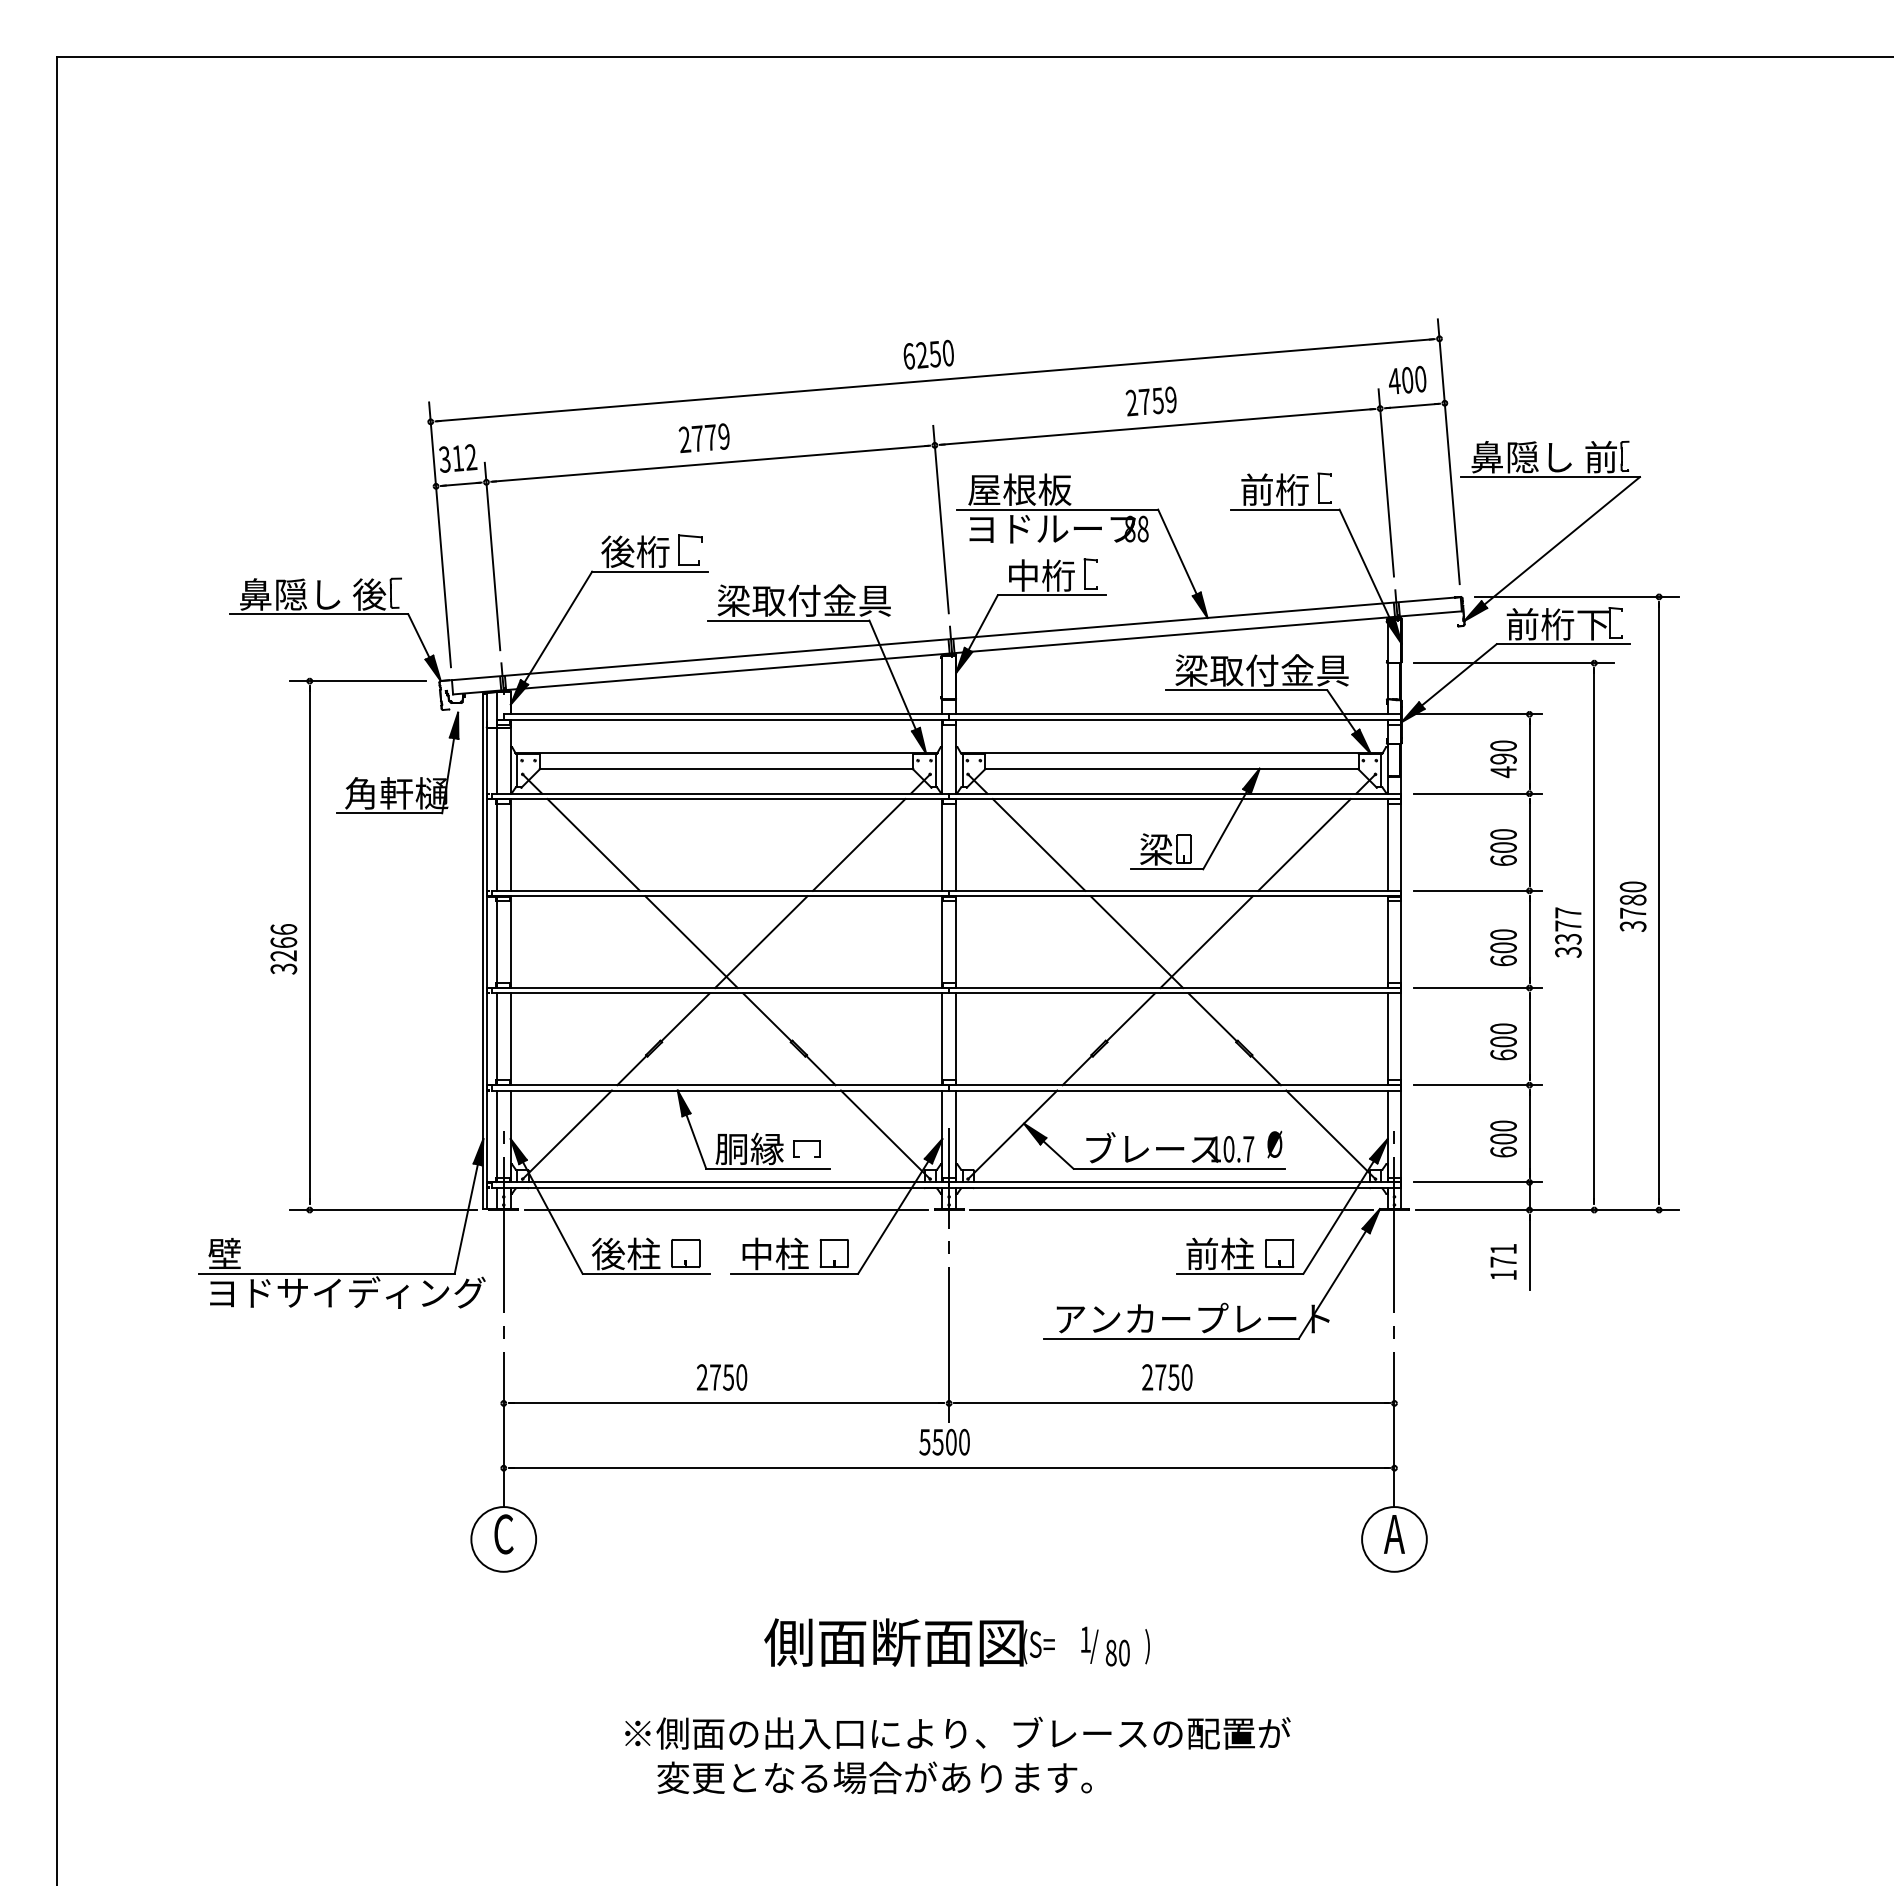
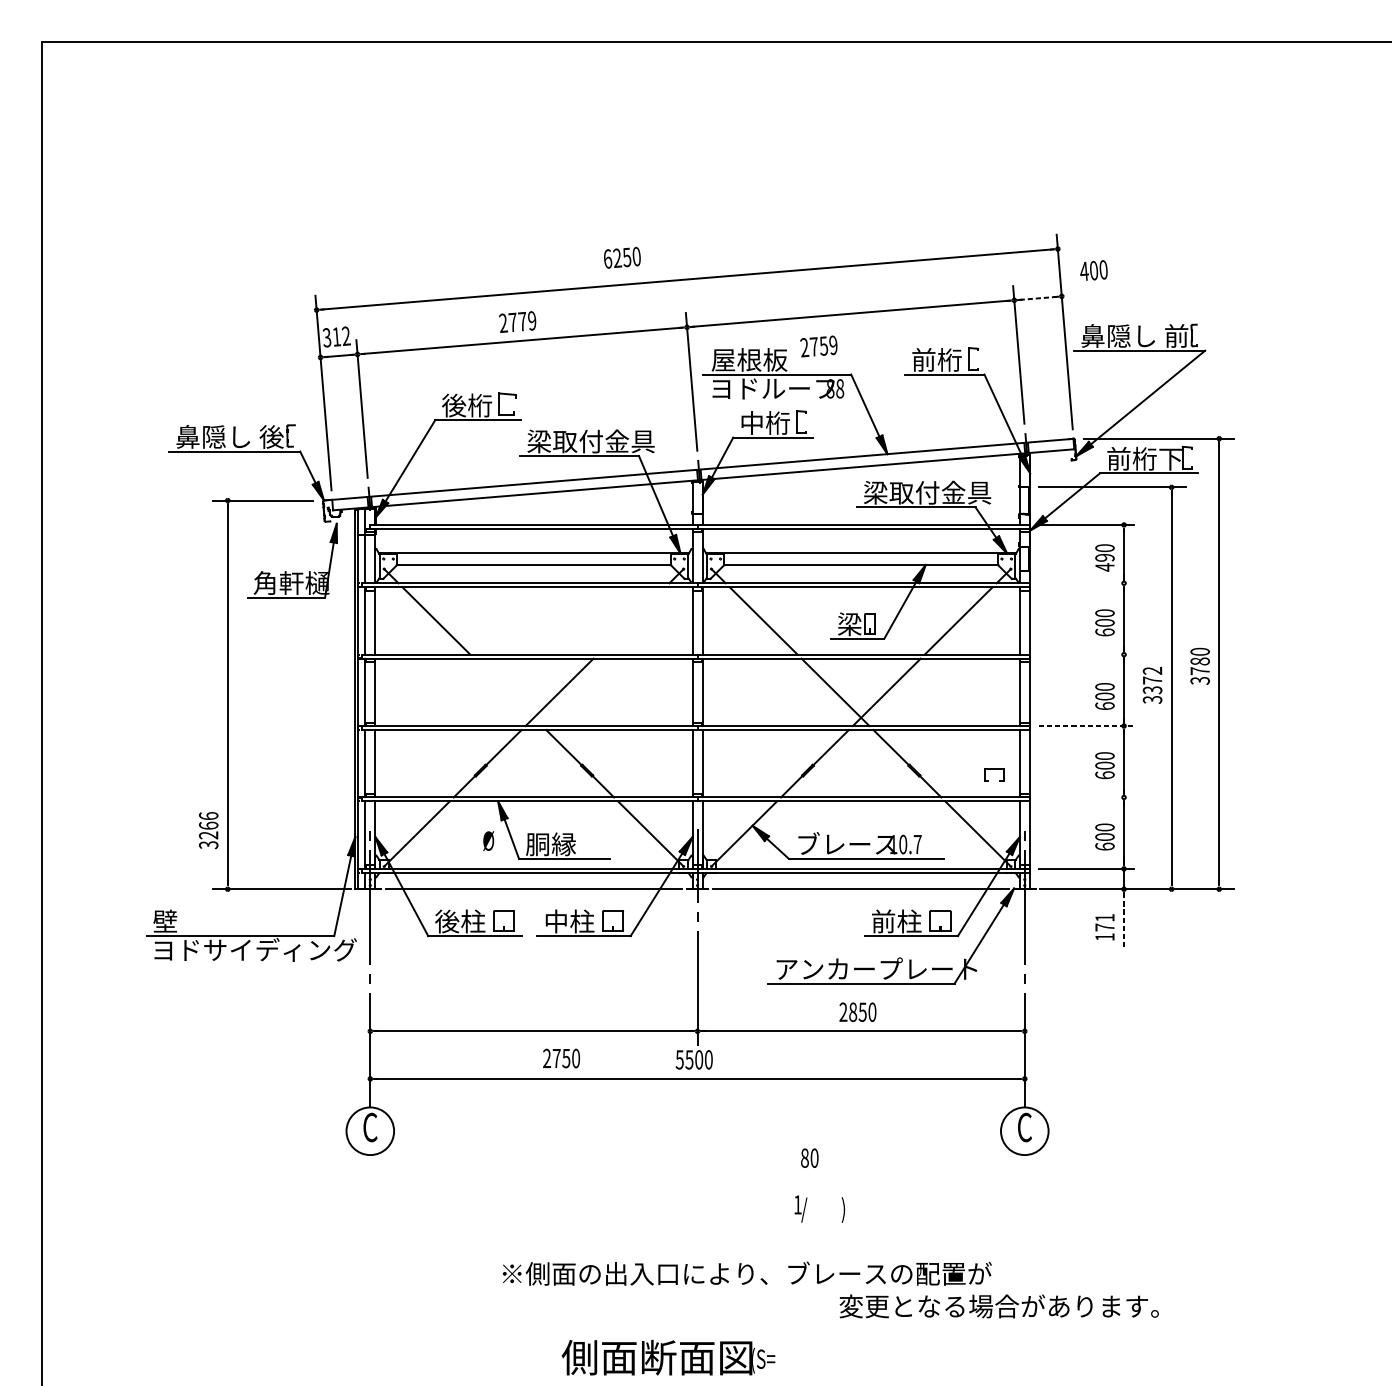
text: (928, 354) -> (622, 257), moved
text: (1407, 379) -> (1093, 270), moved
text: (1150, 401) -> (818, 346), moved
line: (1412, 406) -> (1038, 298), solid -> dashed
line: (1477, 793) -> (1085, 583), removed
line: (858, 844) -> (630, 620), removed
line: (1477, 890) -> (1085, 654), removed
text: (1568, 912) -> (1152, 670), 3377 -> 3372
line: (691, 942) -> (508, 692), removed
text: (283, 949) -> (208, 830), moved
line: (1478, 988) -> (1086, 726), solid -> dashed
line: (1477, 1085) -> (1085, 797), removed
part: (806, 1141) -> (993, 769), moved
text: (1274, 1144) -> (488, 841), moved
line: (1529, 1253) -> (1124, 921), solid -> dashed
text: (722, 1377) -> (561, 1058), moved
text: (1160, 1377) -> (852, 1012), 2750 -> 2850
text: (1394, 1534) -> (1024, 1127), A -> C
text: (909, 1642) -> (668, 1357), moved
text: (1117, 1652) -> (809, 1157), moved
text: (957, 1732) -> (747, 1273), moved
text: (874, 1777) -> (999, 1306), moved

